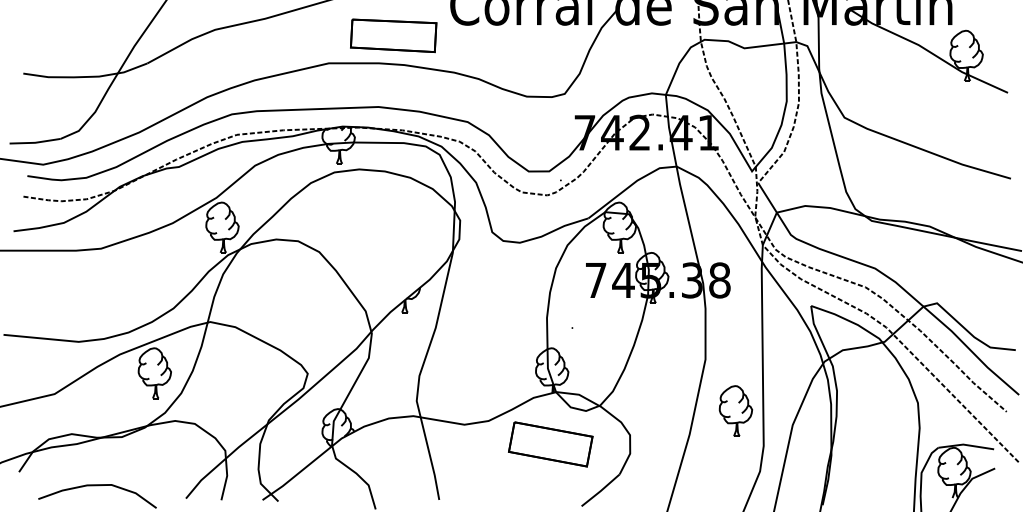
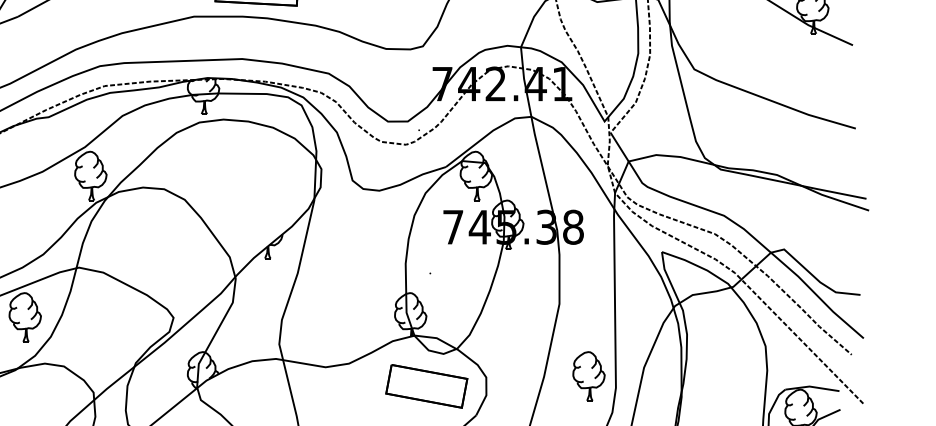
part: (735, 410) -> (588, 375), moved
part: (550, 444) -> (426, 386), moved

